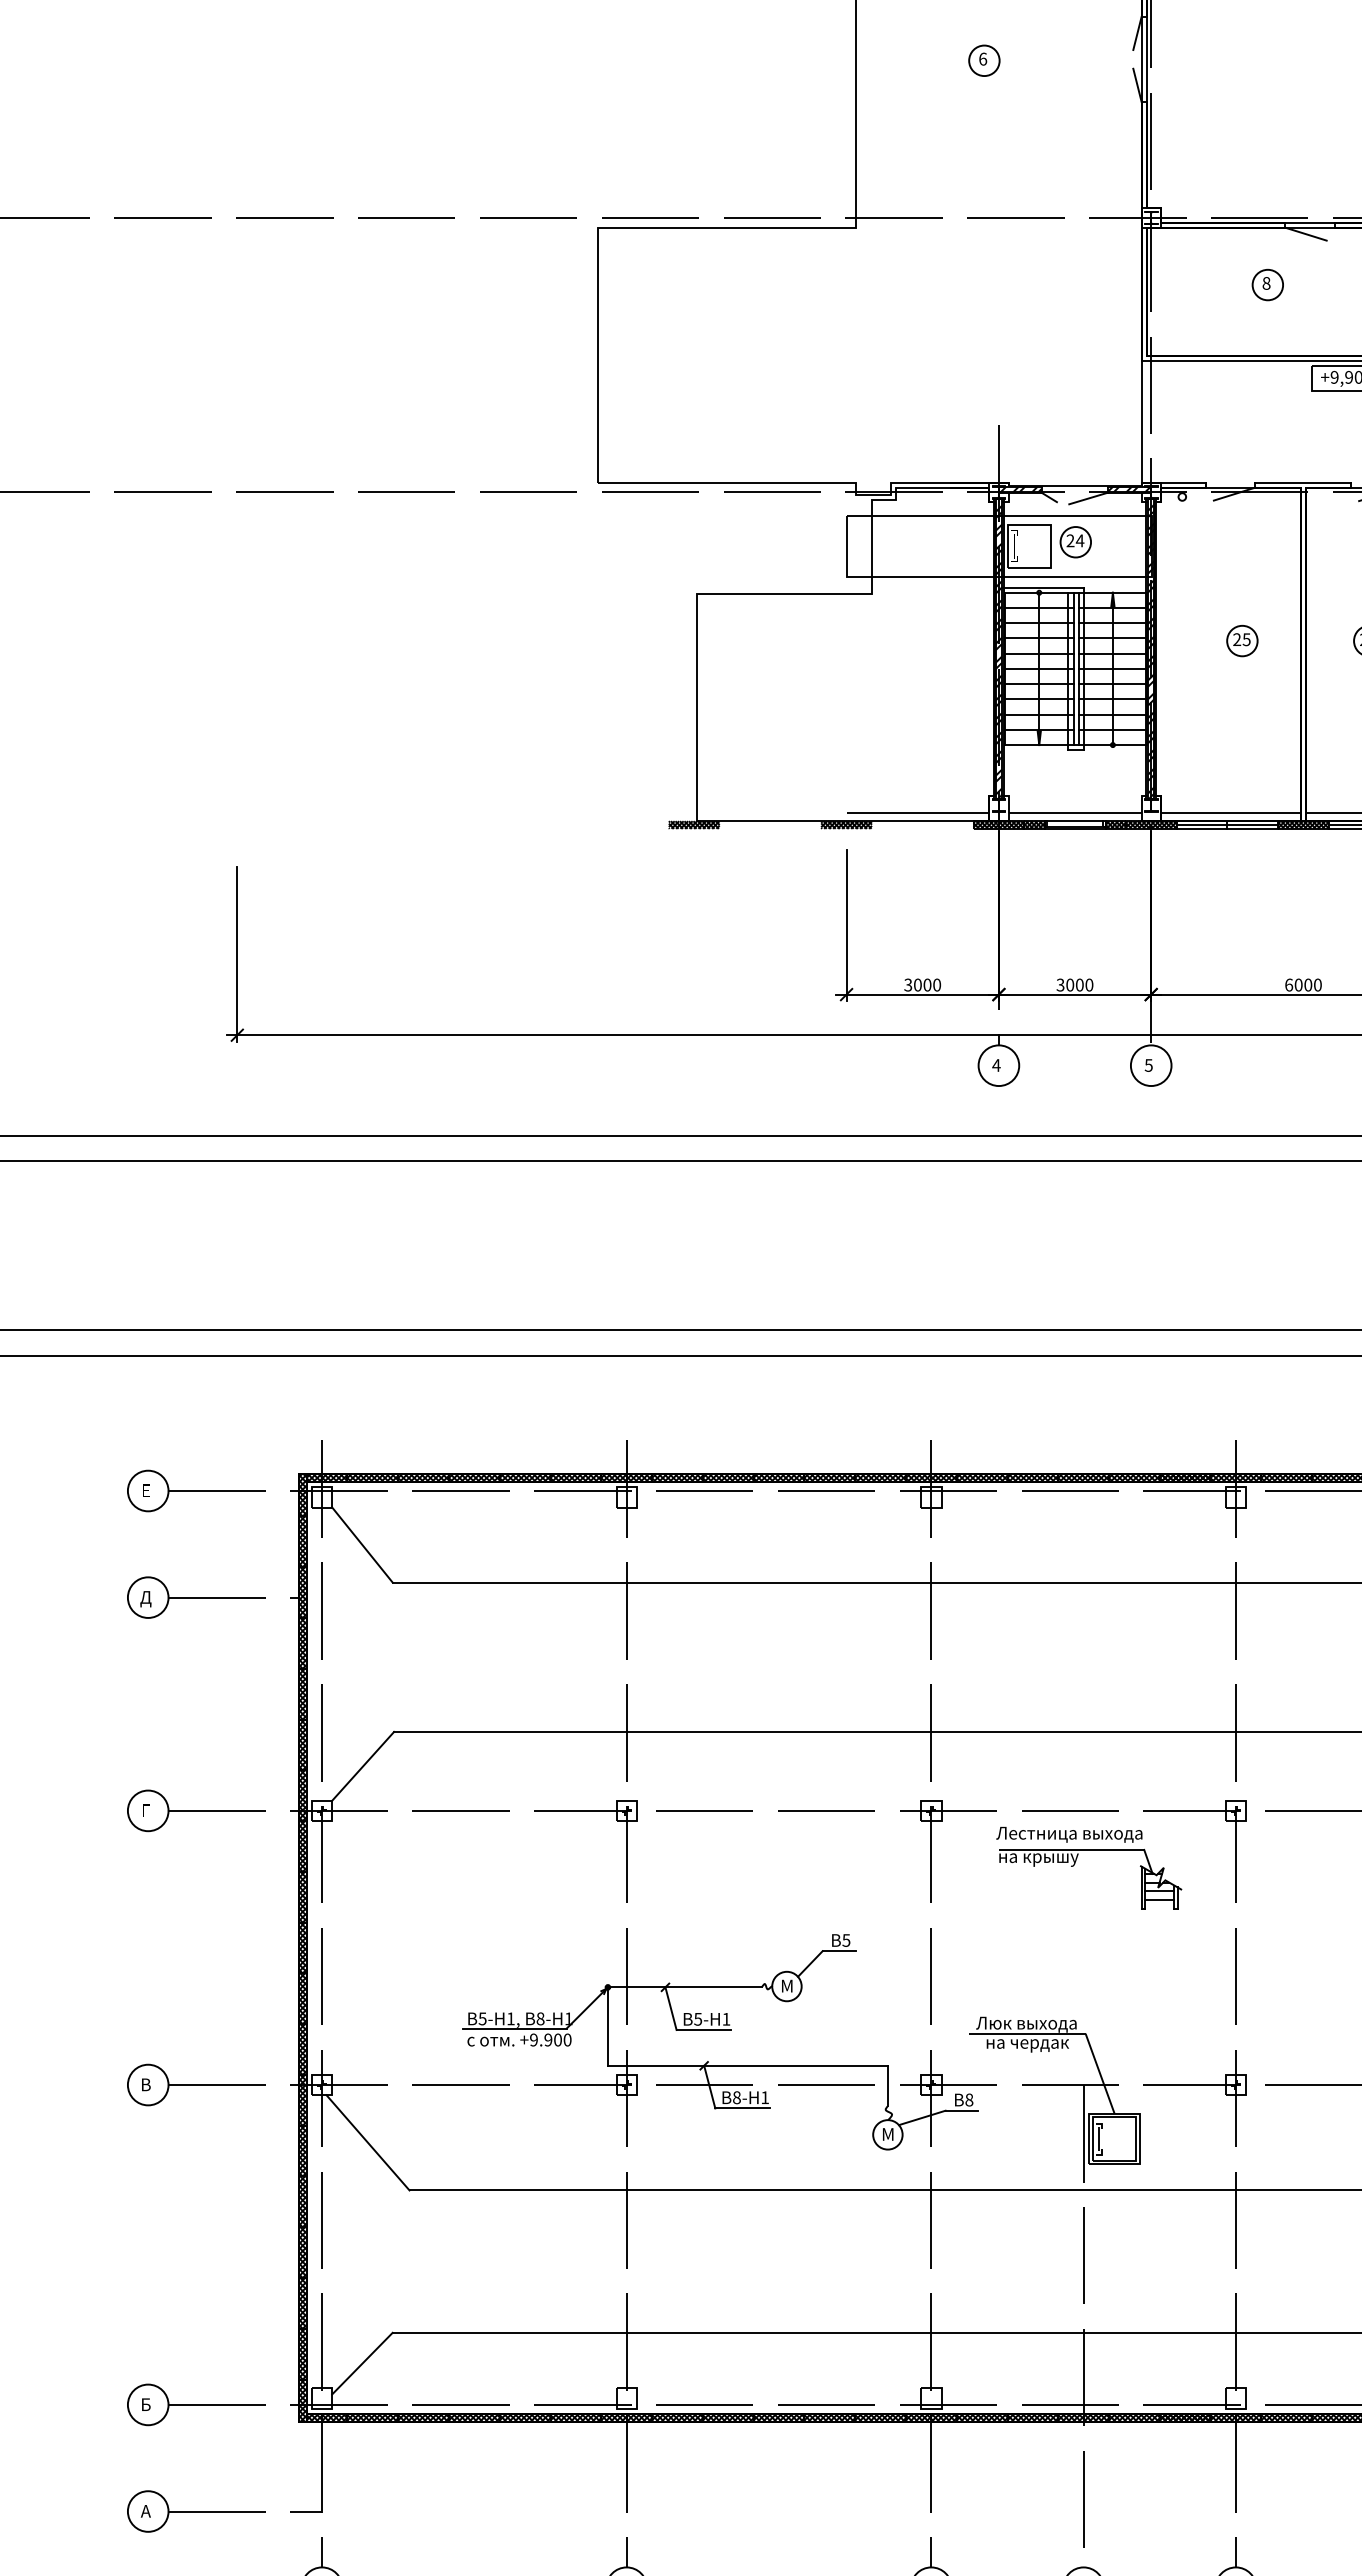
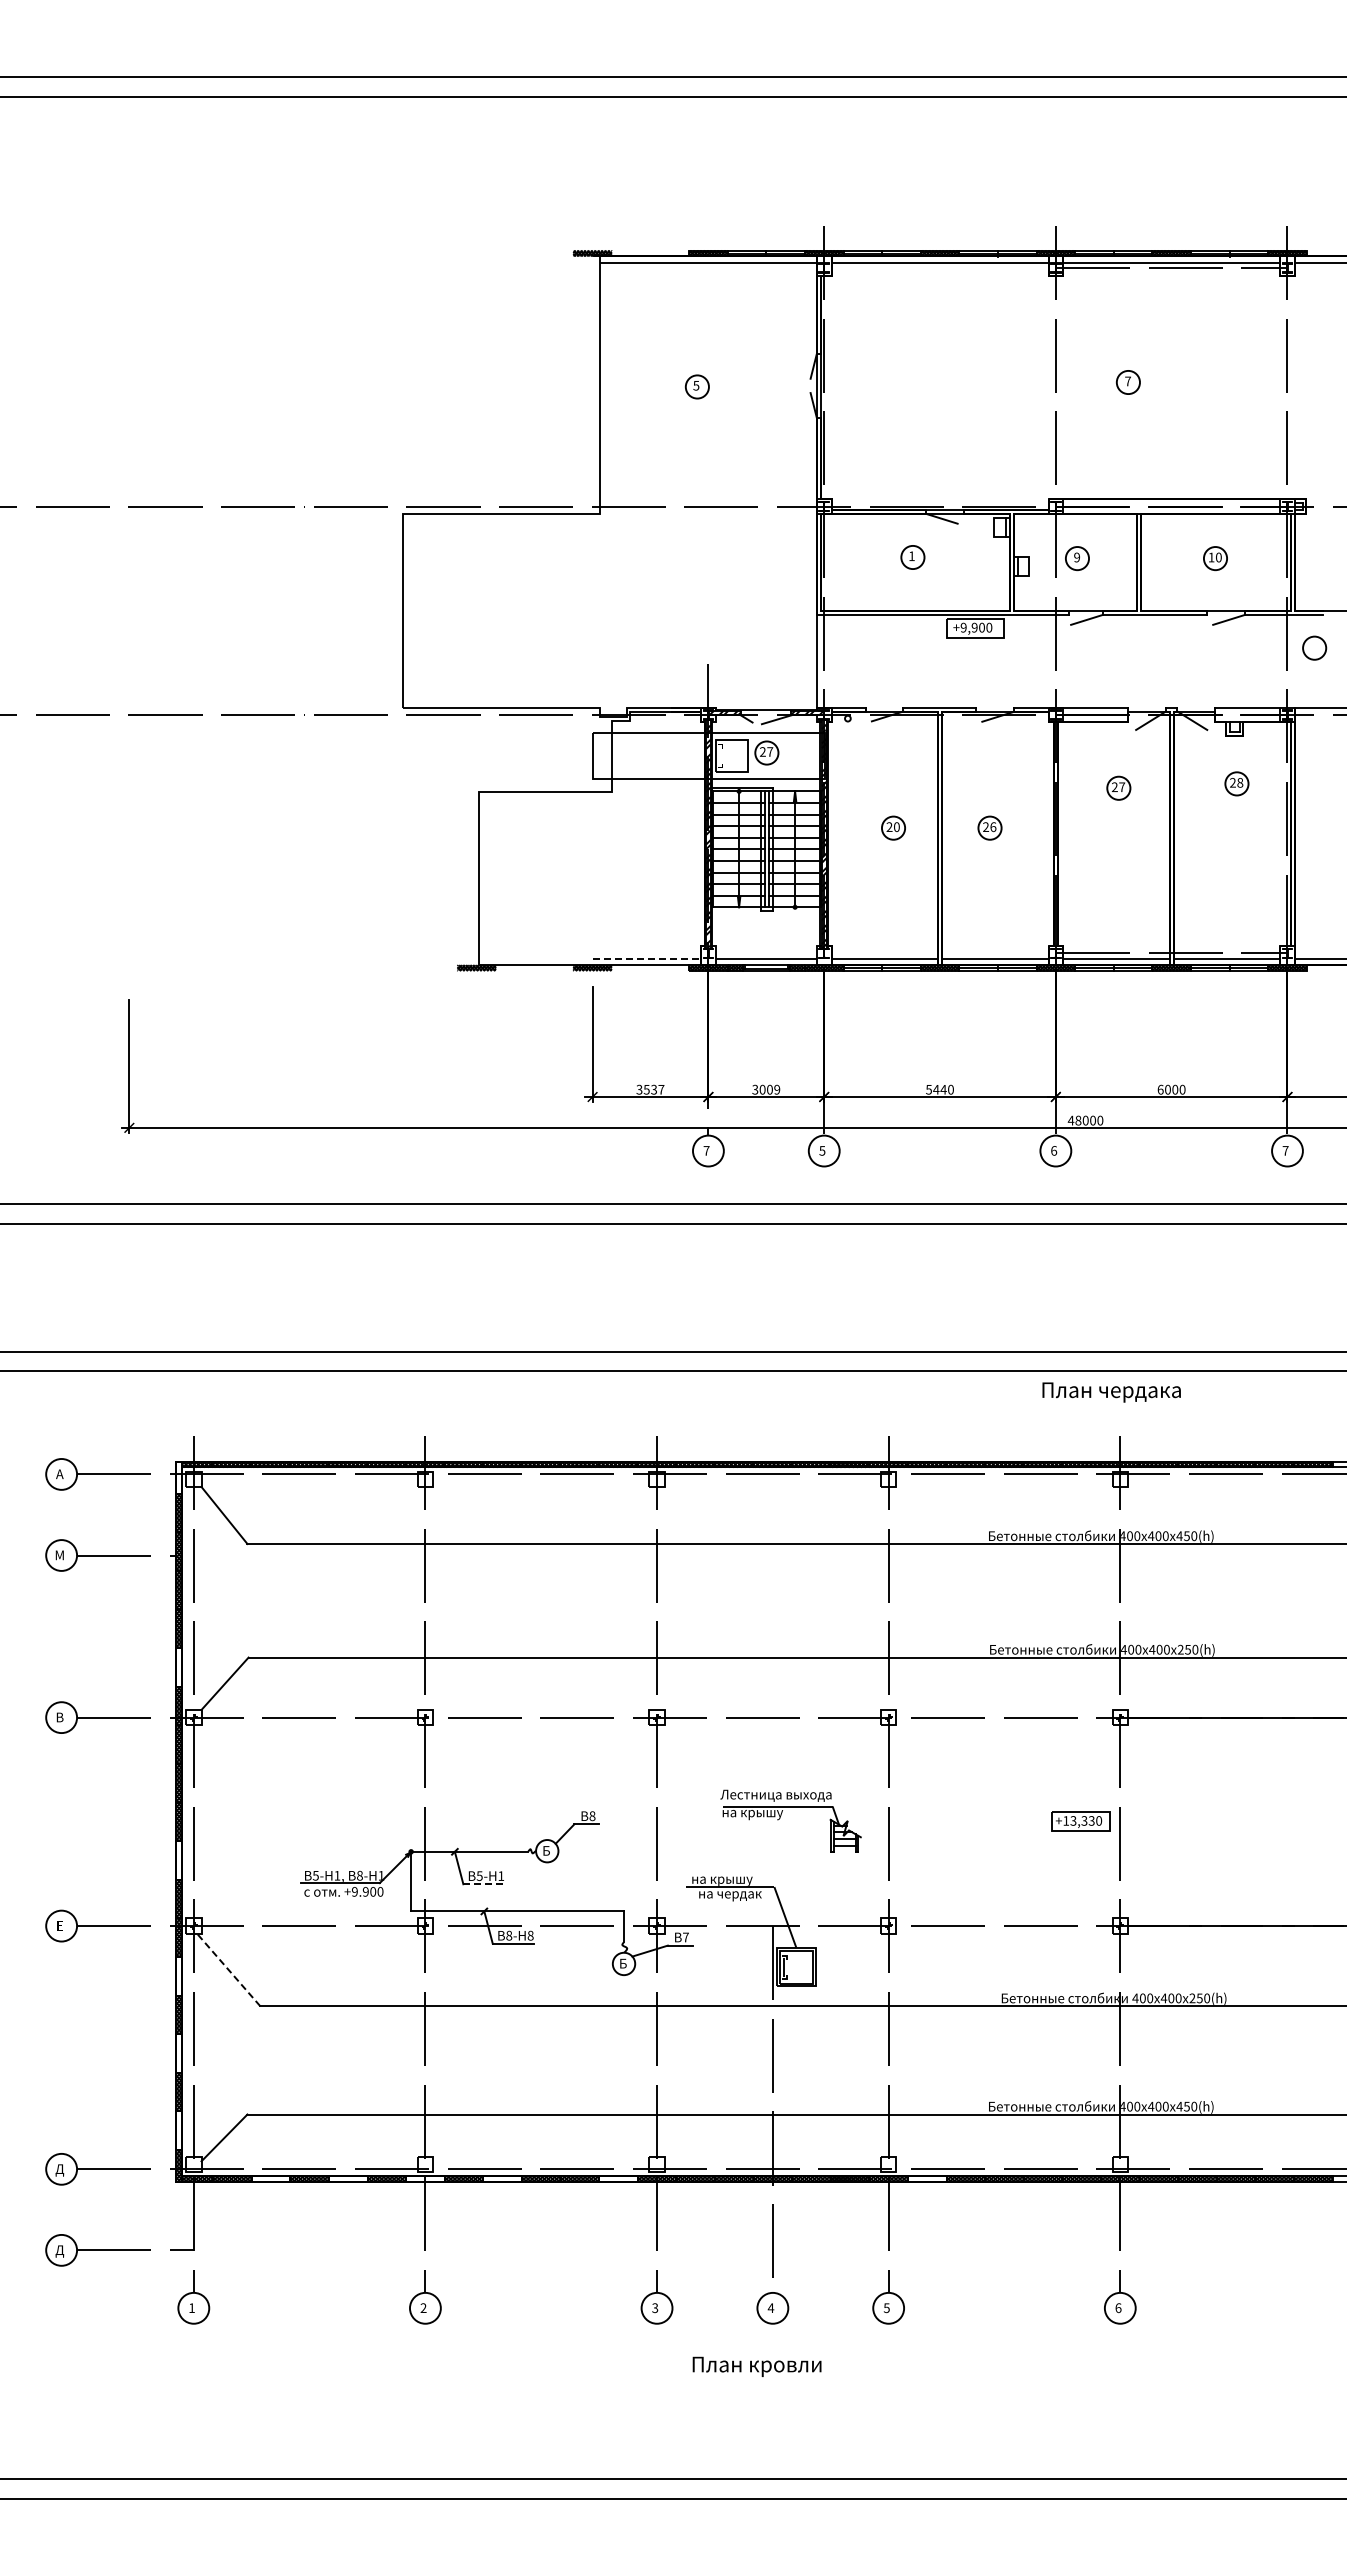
text: (983, 58) -> (696, 385), 6 -> 5
text: (1265, 283) -> (911, 556), 8 -> 1
text: (1080, 540) -> (770, 751), 24 -> 27
text: (1246, 638) -> (896, 826), 25 -> 20
line: (918, 812) -> (647, 958), solid -> dashed
text: (926, 984) -> (653, 1089), 3000 -> 3537
text: (1089, 984) -> (777, 1089), 3000 -> 3009
text: (1298, 984) -> (936, 1089), 6000 -> 5440
text: (996, 1064) -> (706, 1150), 4 -> 7
text: (145, 1491) -> (59, 1474), Е -> А
hatch: (303, 1495) -> (179, 1477), removed
text: (145, 1598) -> (59, 1556), Д -> М
hatch: (303, 1744) -> (179, 1667), removed
text: (145, 1810) -> (59, 1717), Г -> В
part: (1075, 1864) -> (780, 1818), moved
text: (846, 1939) -> (592, 1815), 5 -> 8
text: (787, 1985) -> (547, 1850), М -> Б
hatch: (303, 1998) -> (179, 1860), removed
text: (1026, 2023) -> (729, 1879), Люк выхода -> на крышу
line: (704, 2030) -> (484, 1884), solid -> dashed
text: (145, 2084) -> (59, 1925), В -> Е
text: (764, 2097) -> (530, 1935), 1 -> 8
text: (968, 2100) -> (685, 1937), 8 -> 7
text: (888, 2134) -> (624, 1963), М -> Б
line: (367, 2142) -> (228, 1969), solid -> dashed
hatch: (303, 2150) -> (179, 1975), removed
hatch: (303, 2252) -> (179, 2053), removed
hatch: (303, 2353) -> (179, 2130), removed
text: (145, 2406) -> (59, 2170), Б -> Д
hatch: (422, 2418) -> (270, 2179), removed
hatch: (524, 2418) -> (347, 2179), removed
hatch: (626, 2418) -> (425, 2179), removed
hatch: (728, 2418) -> (502, 2179), removed
hatch: (880, 2418) -> (618, 2179), removed
hatch: (1285, 2418) -> (926, 2179), removed
text: (145, 2513) -> (59, 2251), А -> Д

